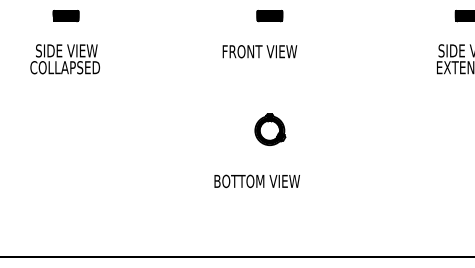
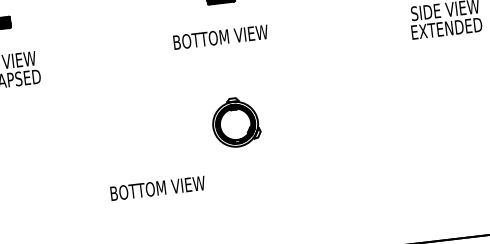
text: (266, 51) -> (221, 37), FRONT VIEW -> BOTTOM VIEW
part: (270, 129) -> (236, 122), size x1.4
text: (256, 181) -> (157, 188), moved

